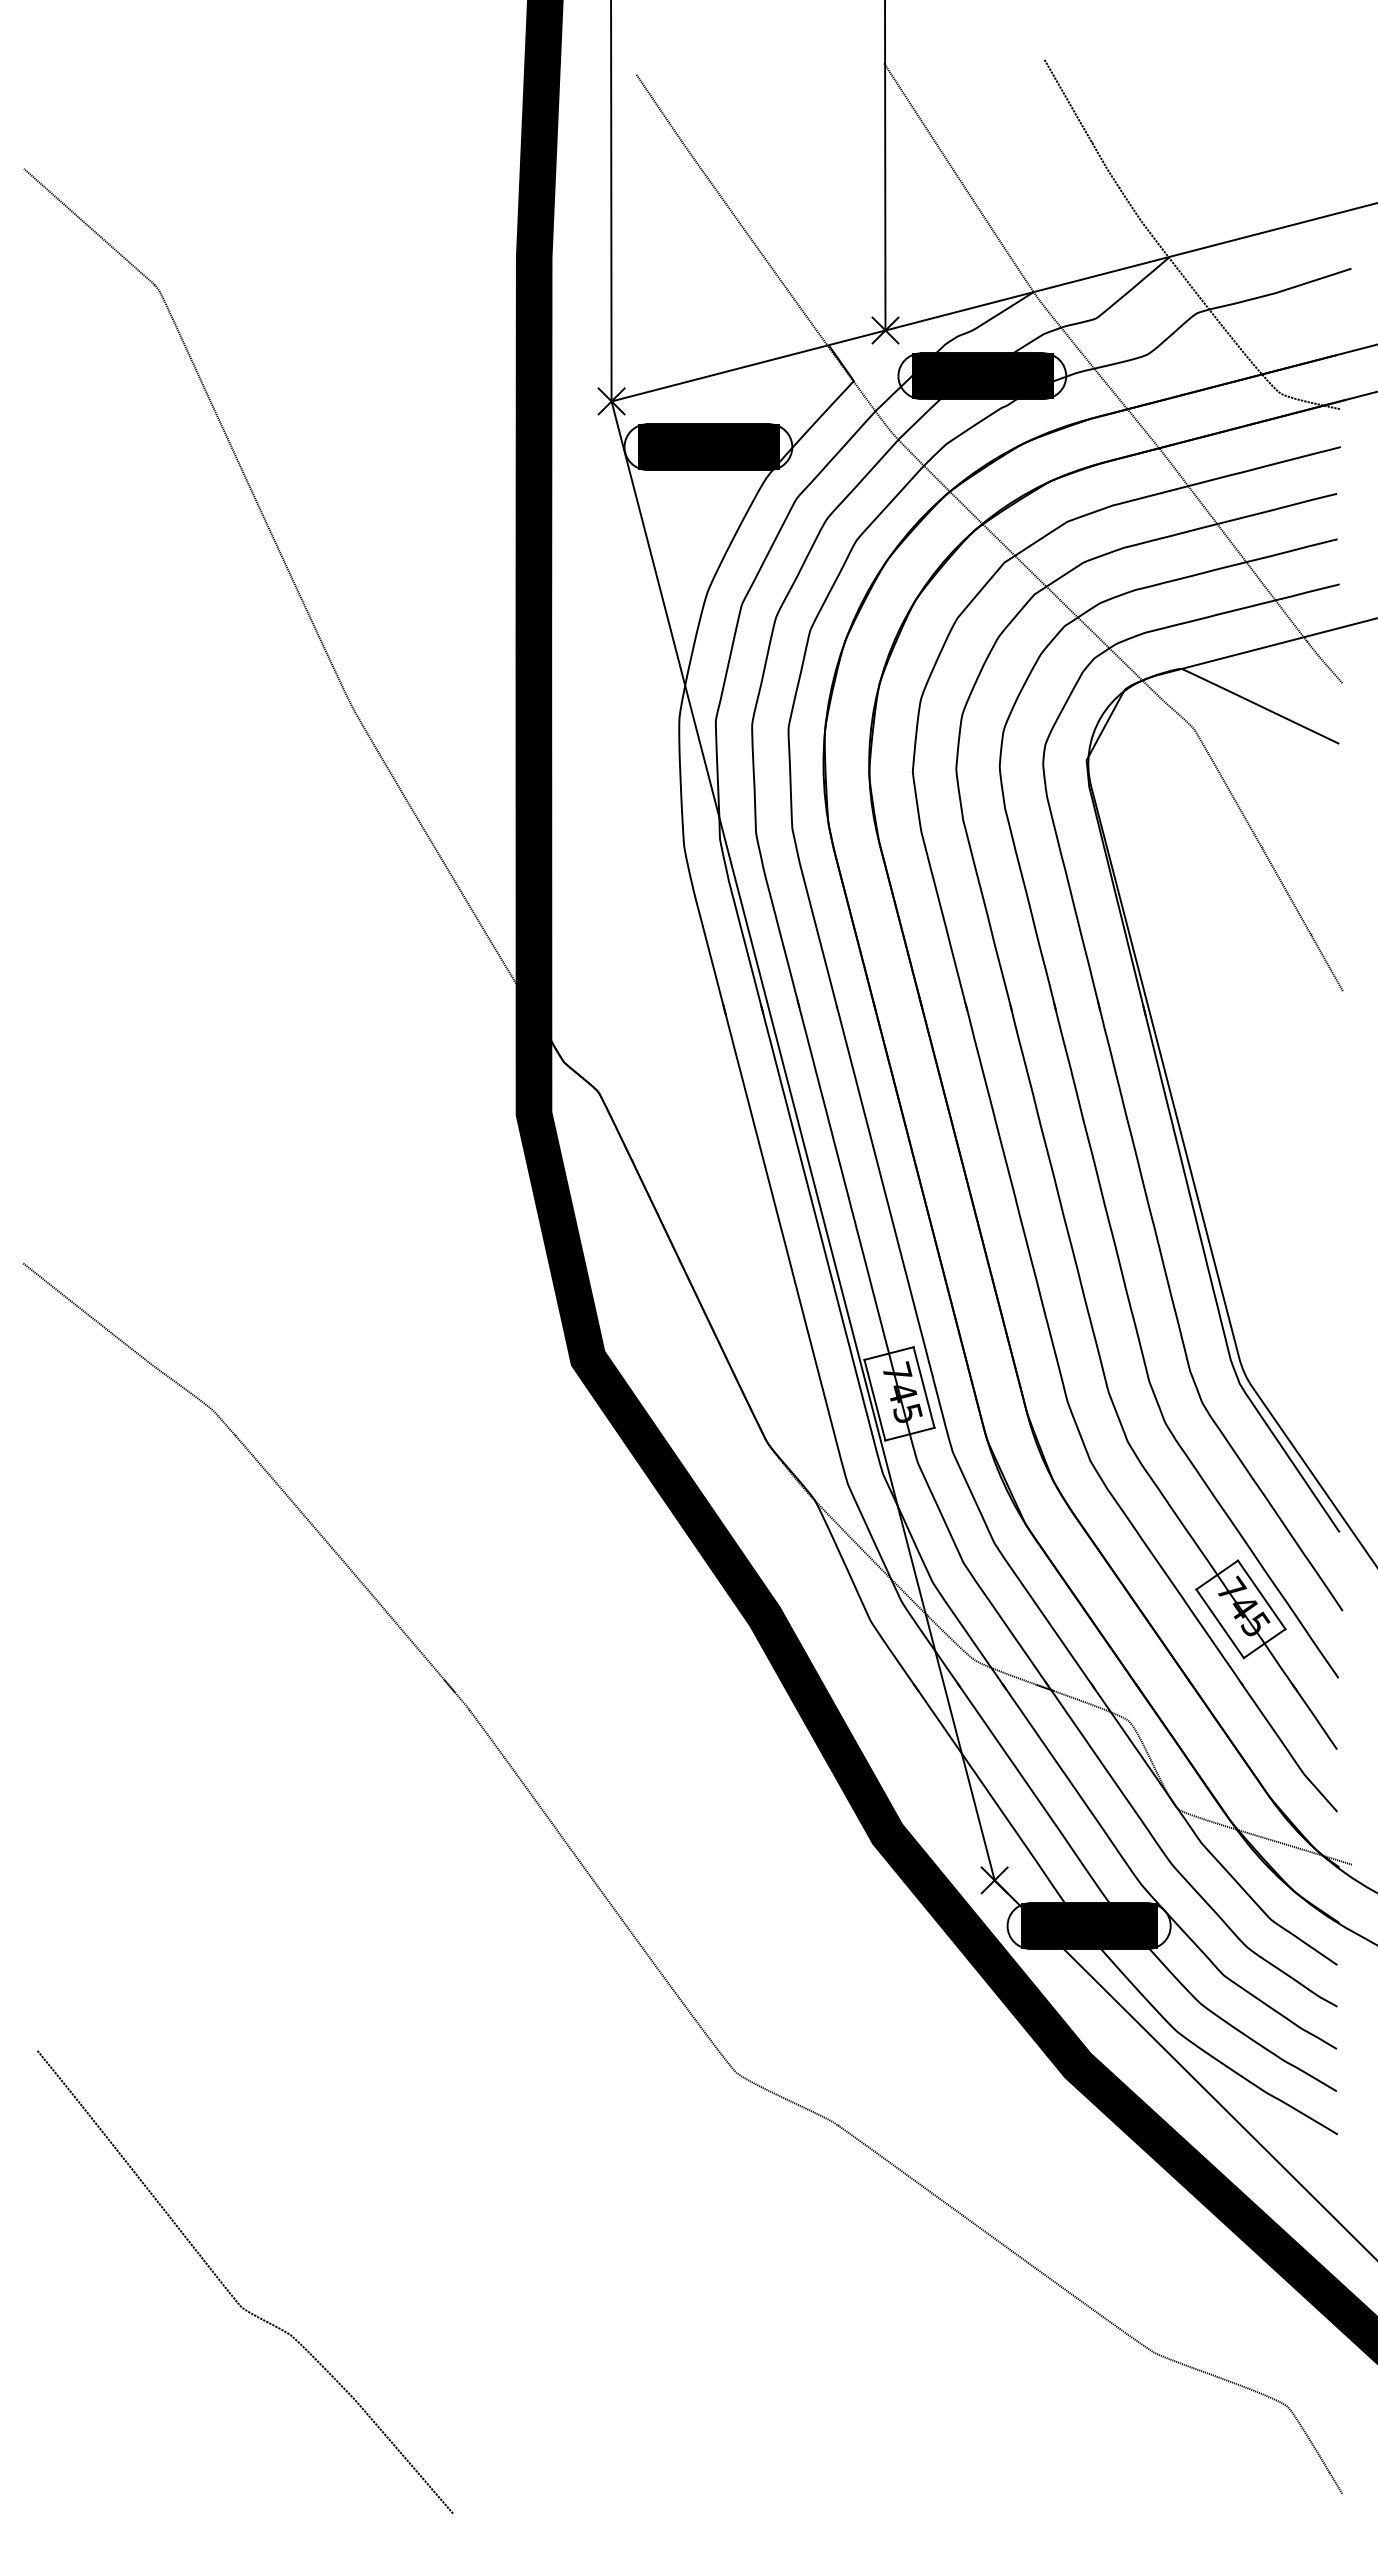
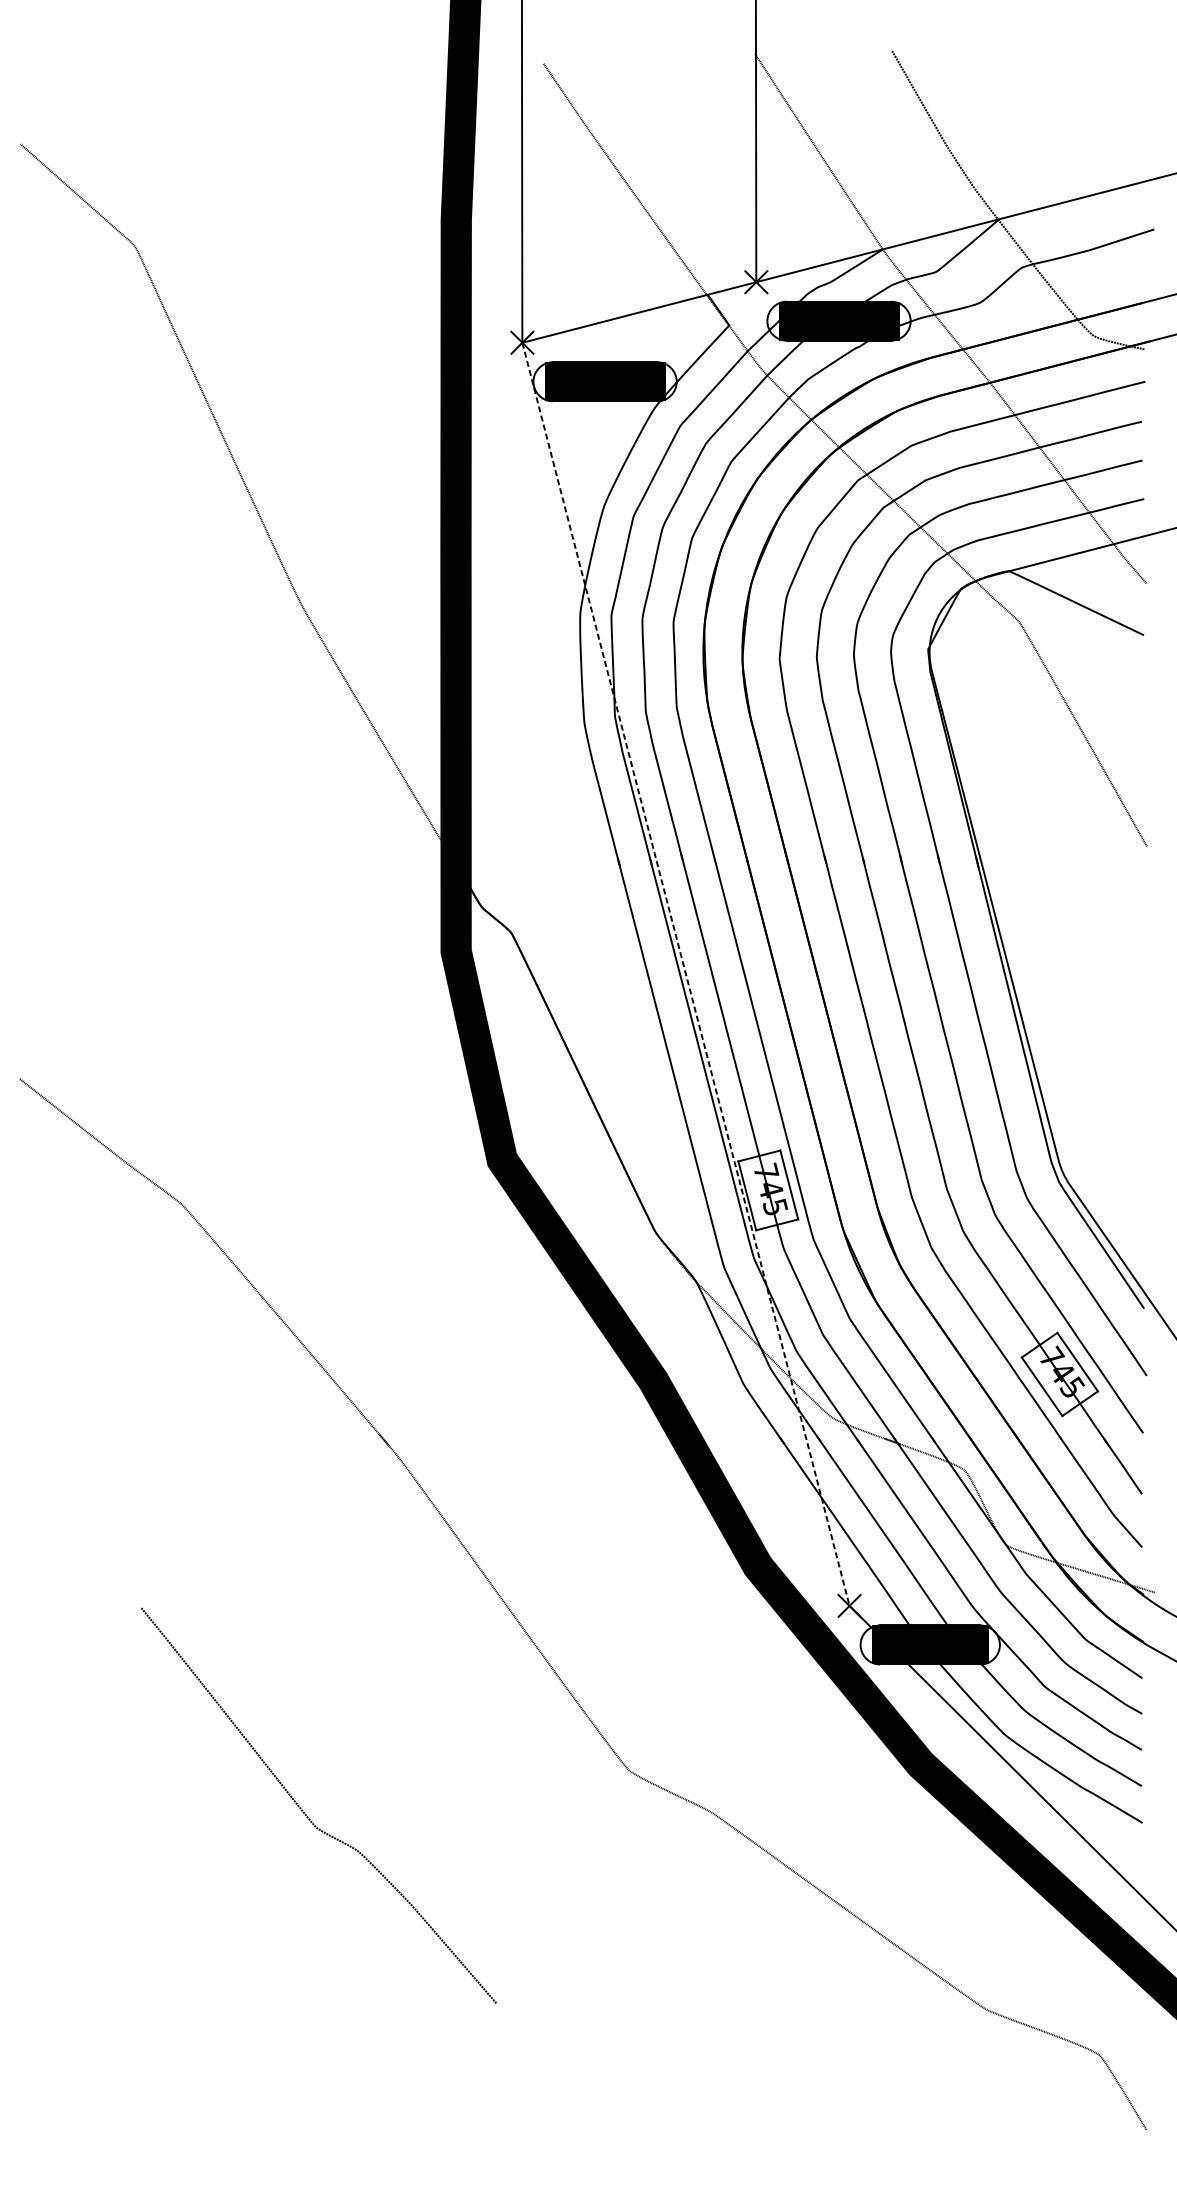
line: (803, 1140) -> (686, 974), solid -> dashed
curve: (232, 2294) -> (307, 1816), moved

